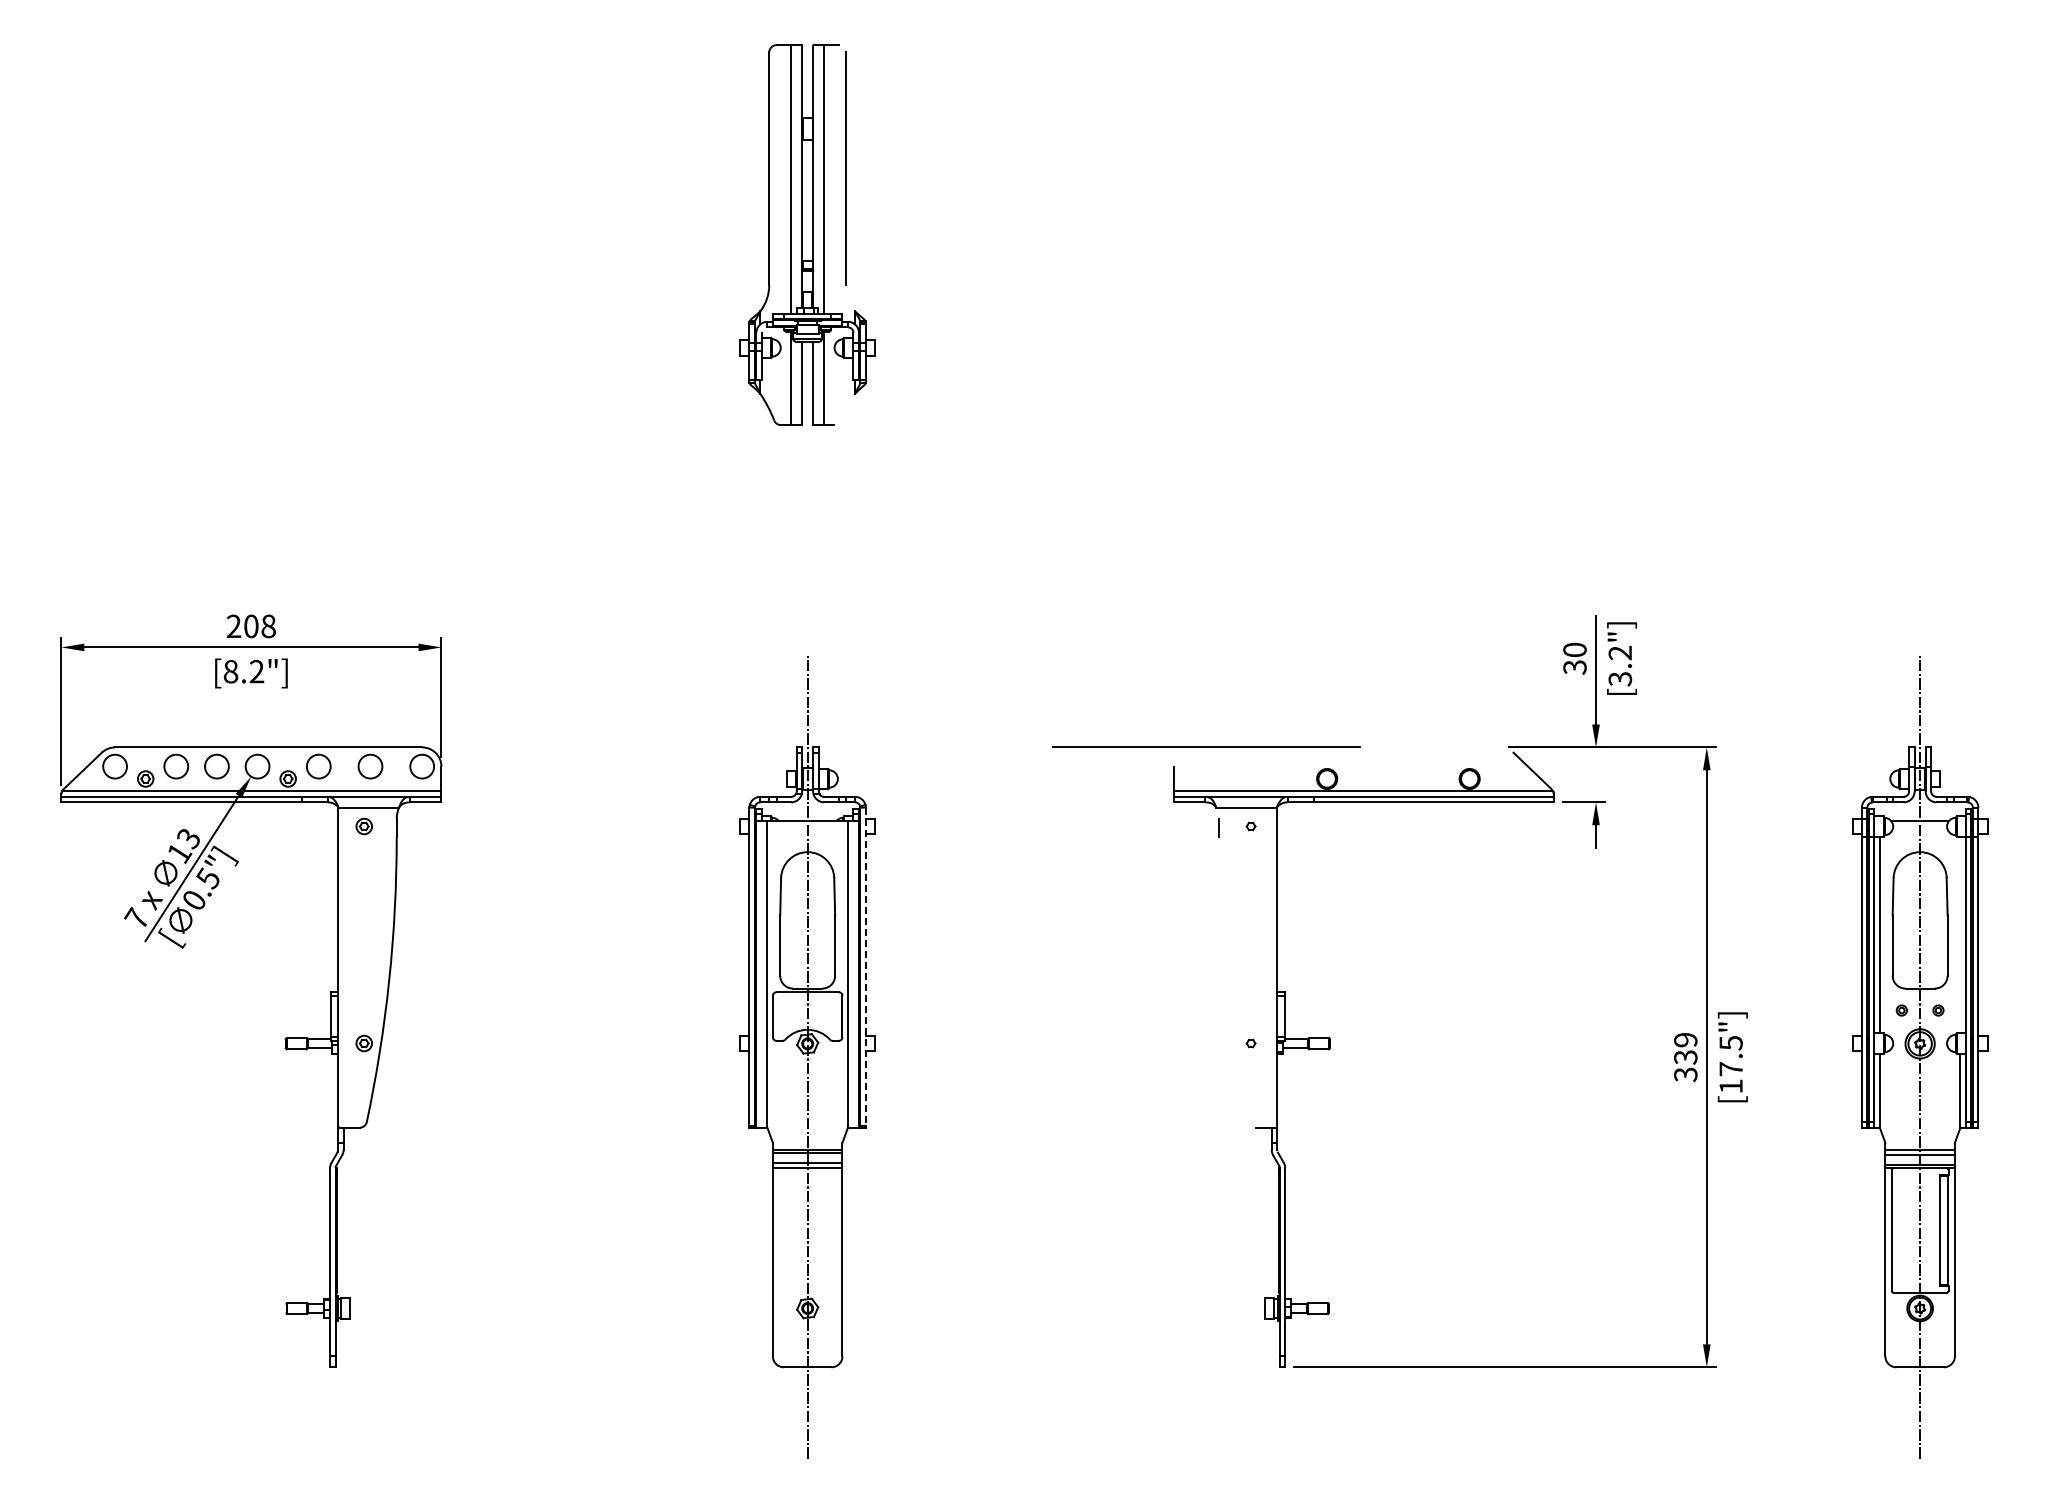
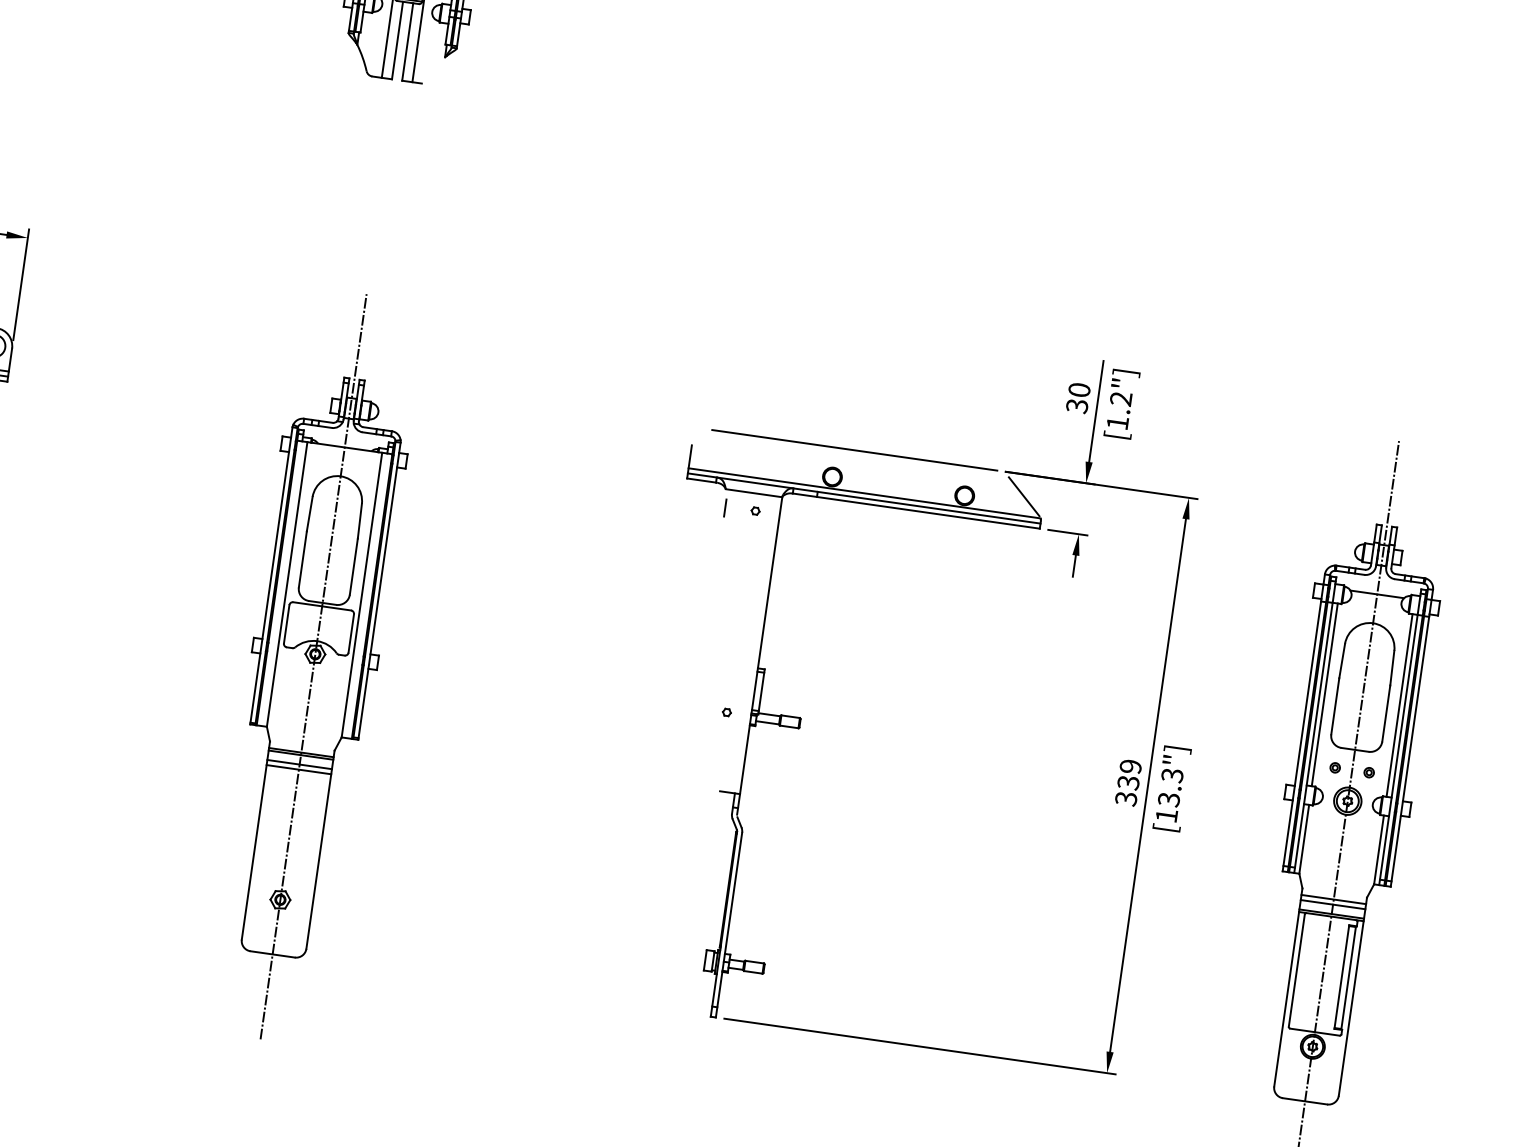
text: (1620, 679) -> (1117, 423), [3.2"] -> [1.2"]
line: (1206, 746) -> (854, 449), moved
line: (1960, 934) -> (1399, 705), added
line: (865, 967) -> (379, 591), dashed -> solid
text: (1730, 1056) -> (1170, 787), [17.5"] -> [13.3"]

